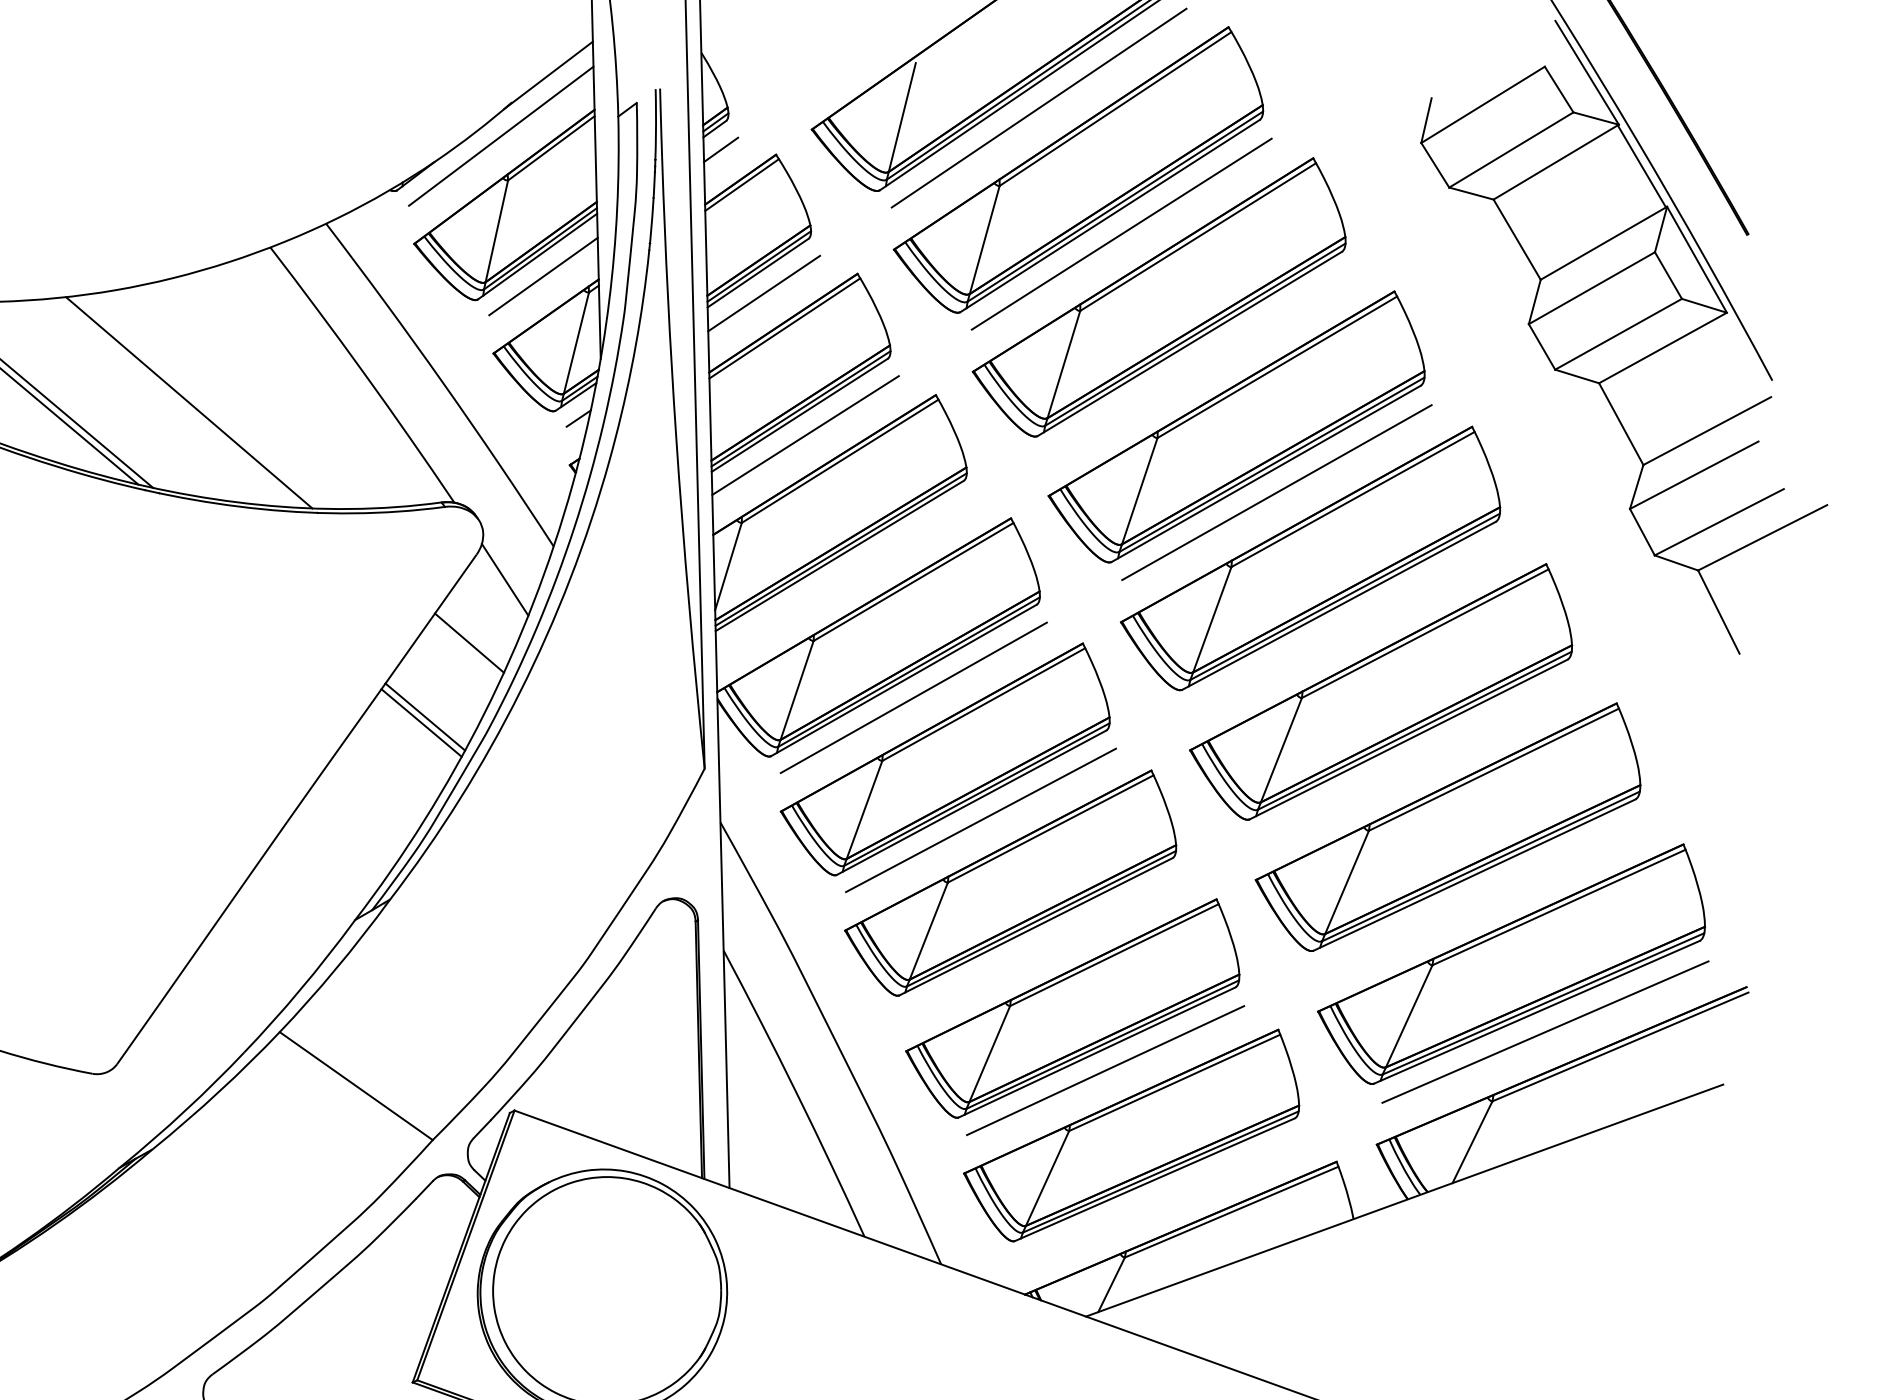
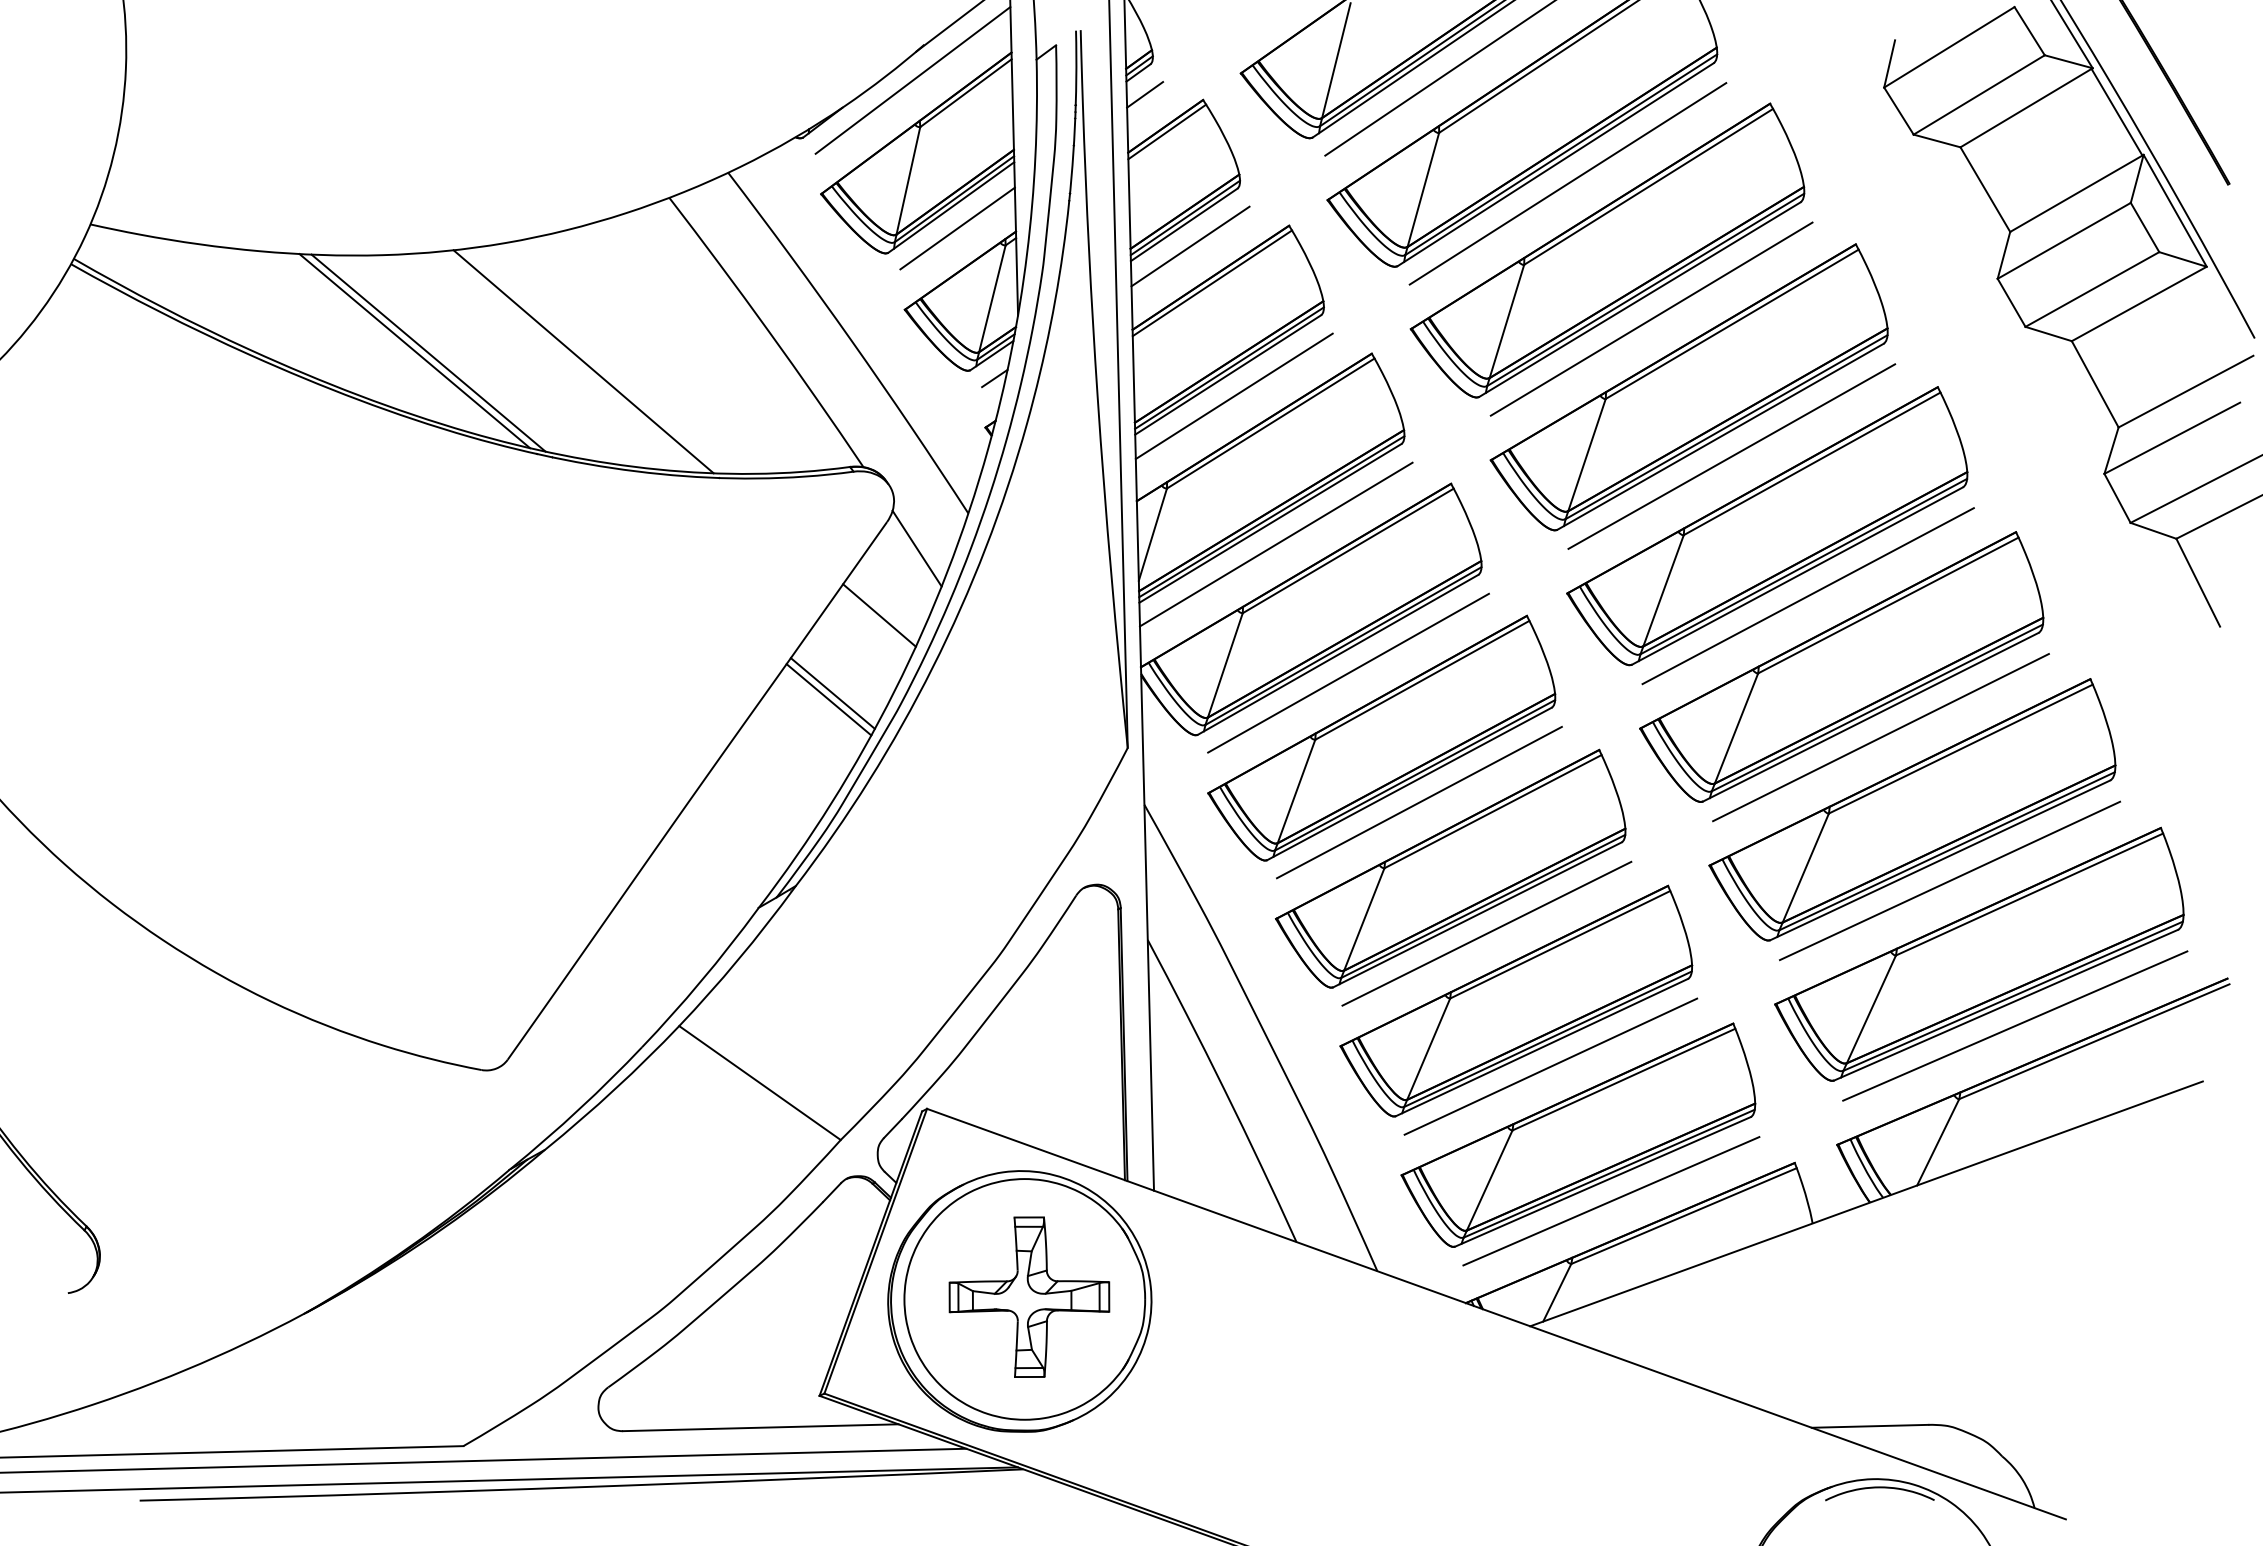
line: (1200, 361) -> (1651, 318), added
line: (844, 575) -> (1275, 544), added
line: (1348, 625) -> (1807, 596), added
line: (1417, 758) -> (1880, 737), added
line: (1483, 894) -> (1949, 880), added
line: (1044, 944) -> (1486, 933), added
line: (1162, 1198) -> (1611, 1201), added
part: (611, 1288) -> (1029, 1296), added

